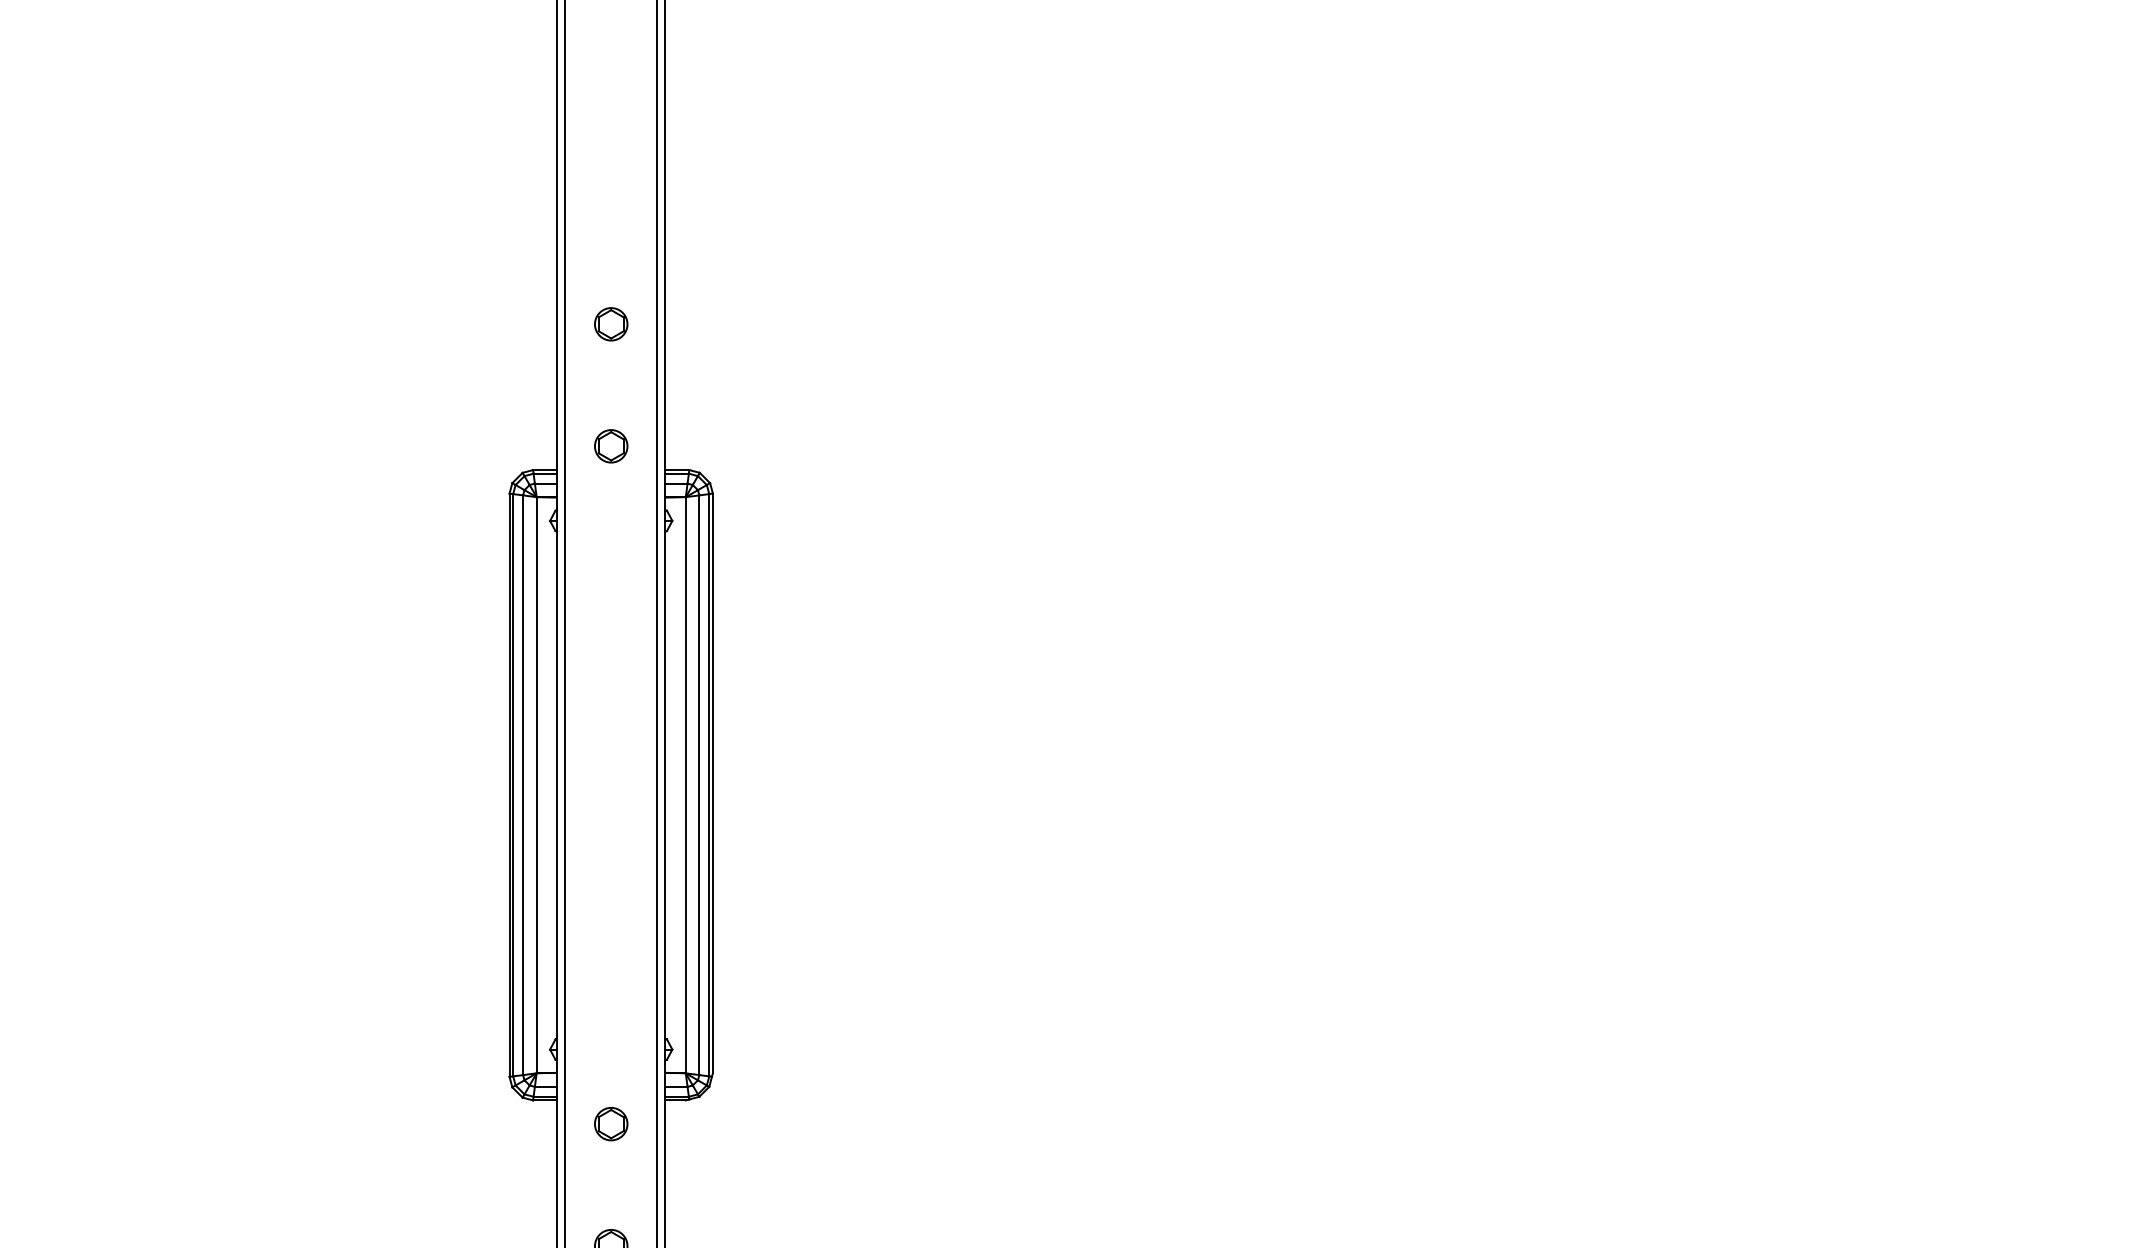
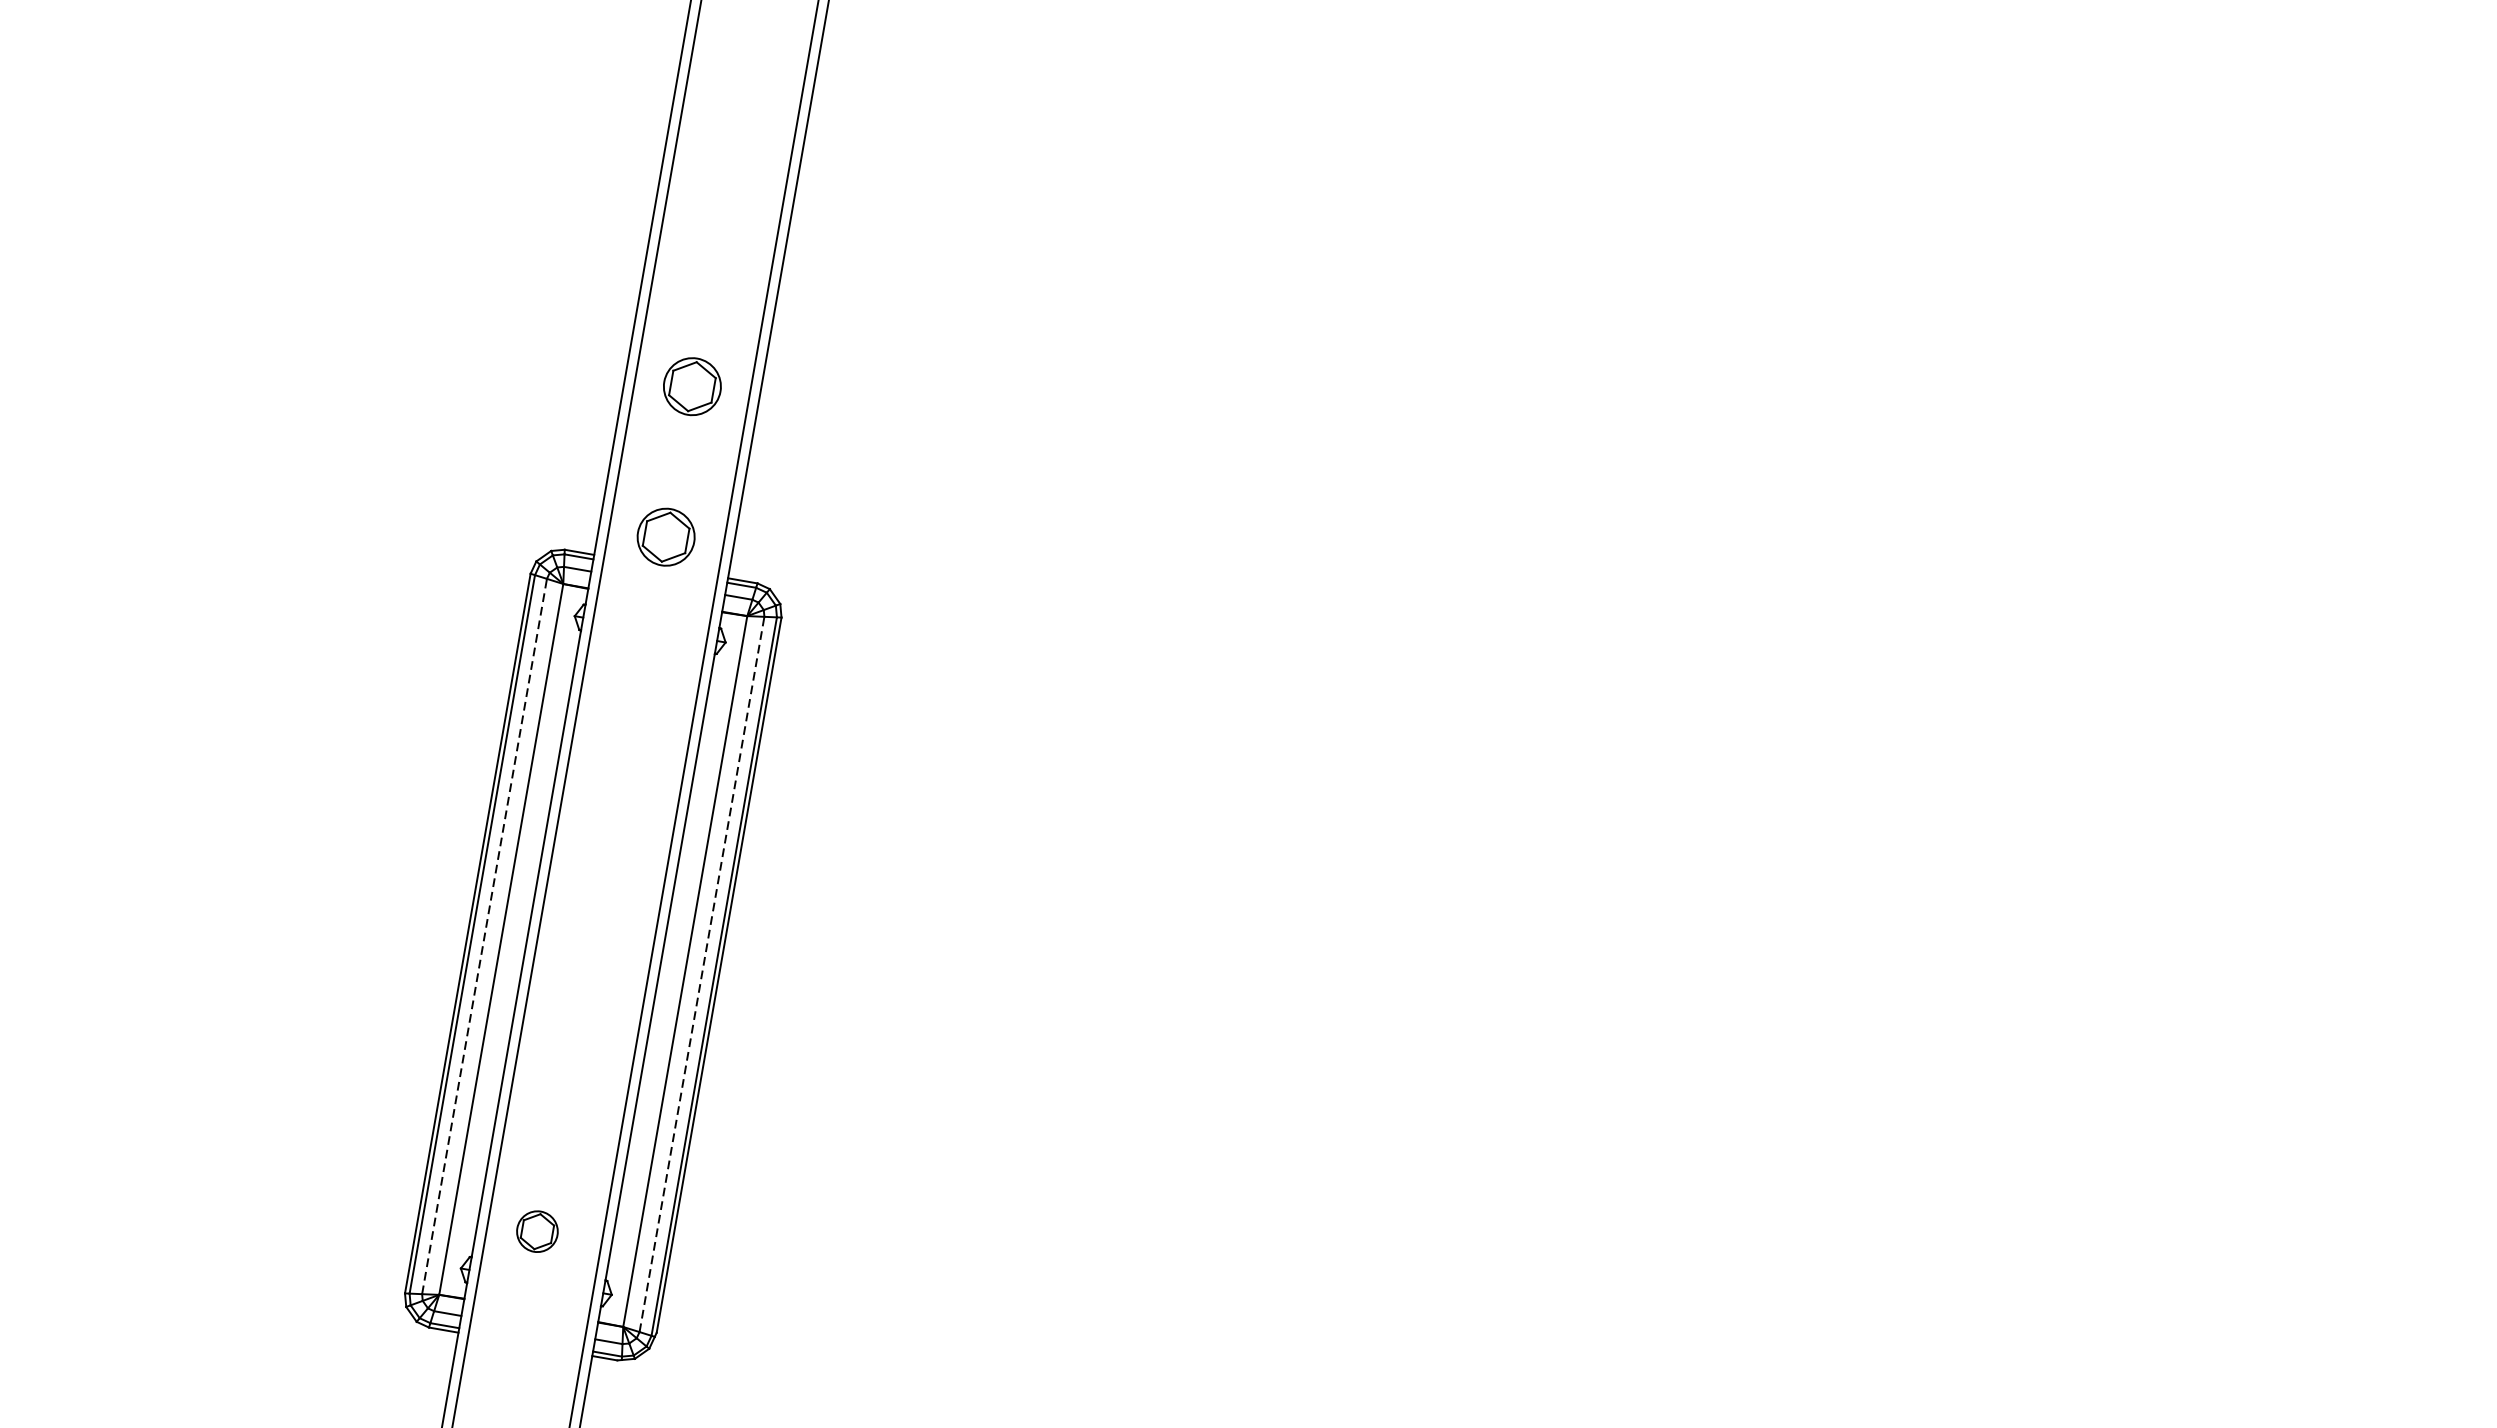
part: (611, 324) -> (692, 387), size x1.4
part: (611, 446) -> (666, 537), size x1.4
line: (523, 785) -> (484, 936), solid -> dashed
line: (699, 785) -> (702, 974), solid -> dashed
part: (611, 1124) -> (537, 1232), moved

